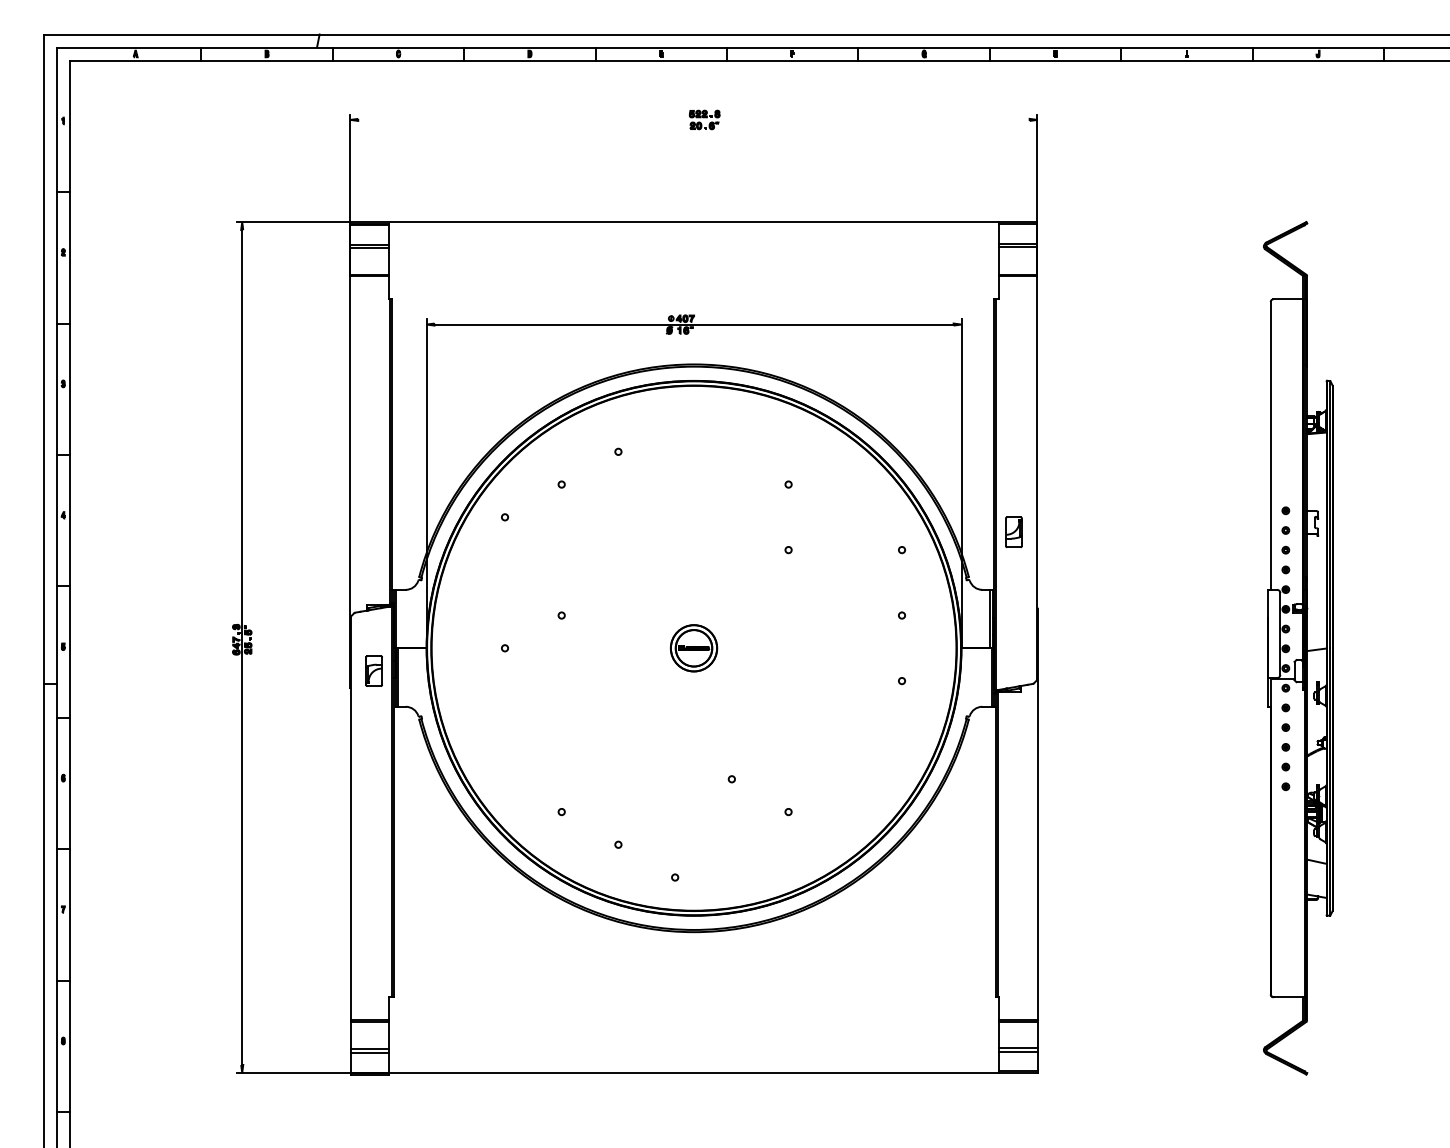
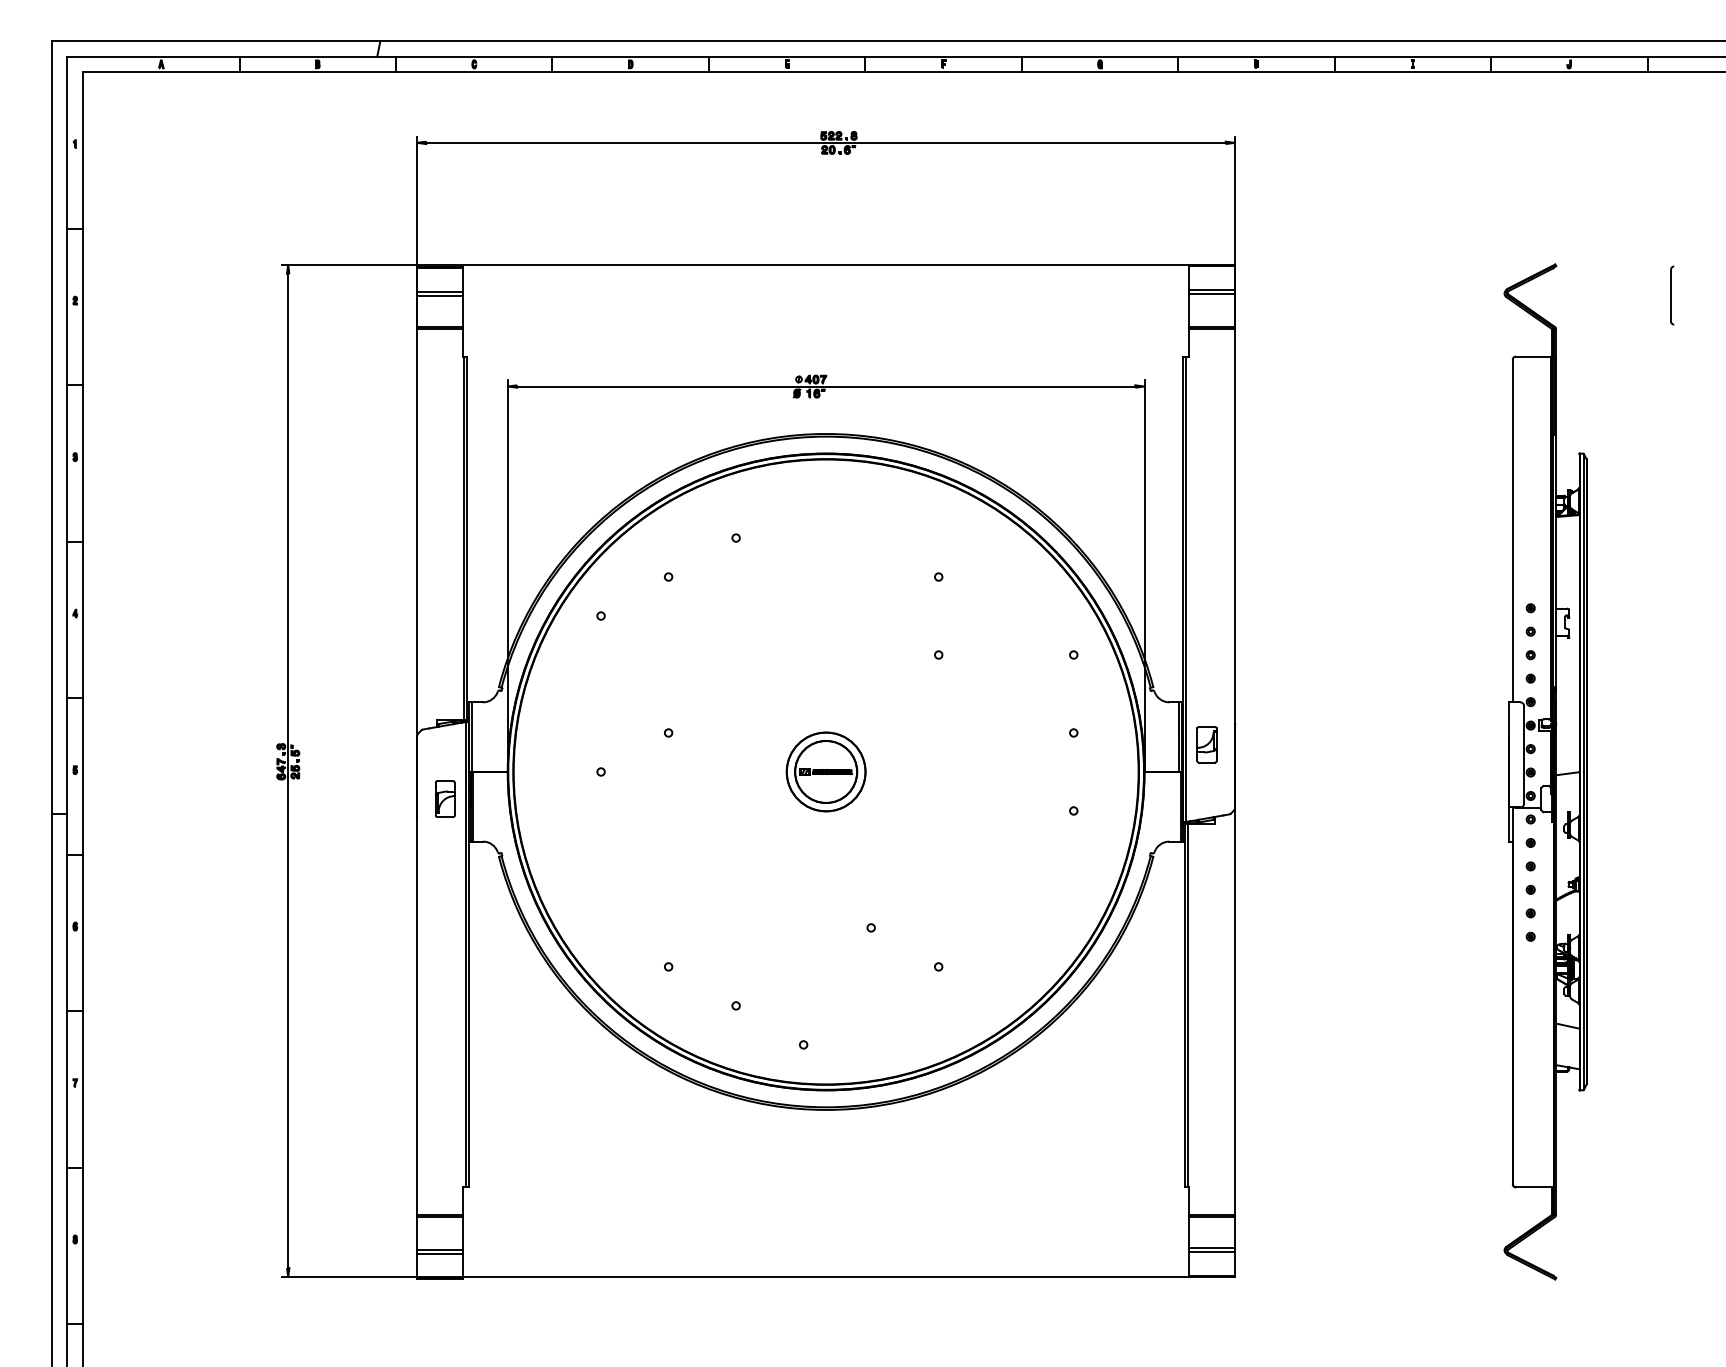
line: (693, 119) -> (825, 142), added
part: (1404, 248) -> (1672, 295), added
part: (1013, 532) -> (1206, 744), moved
part: (693, 647) -> (825, 771), size x1.43

